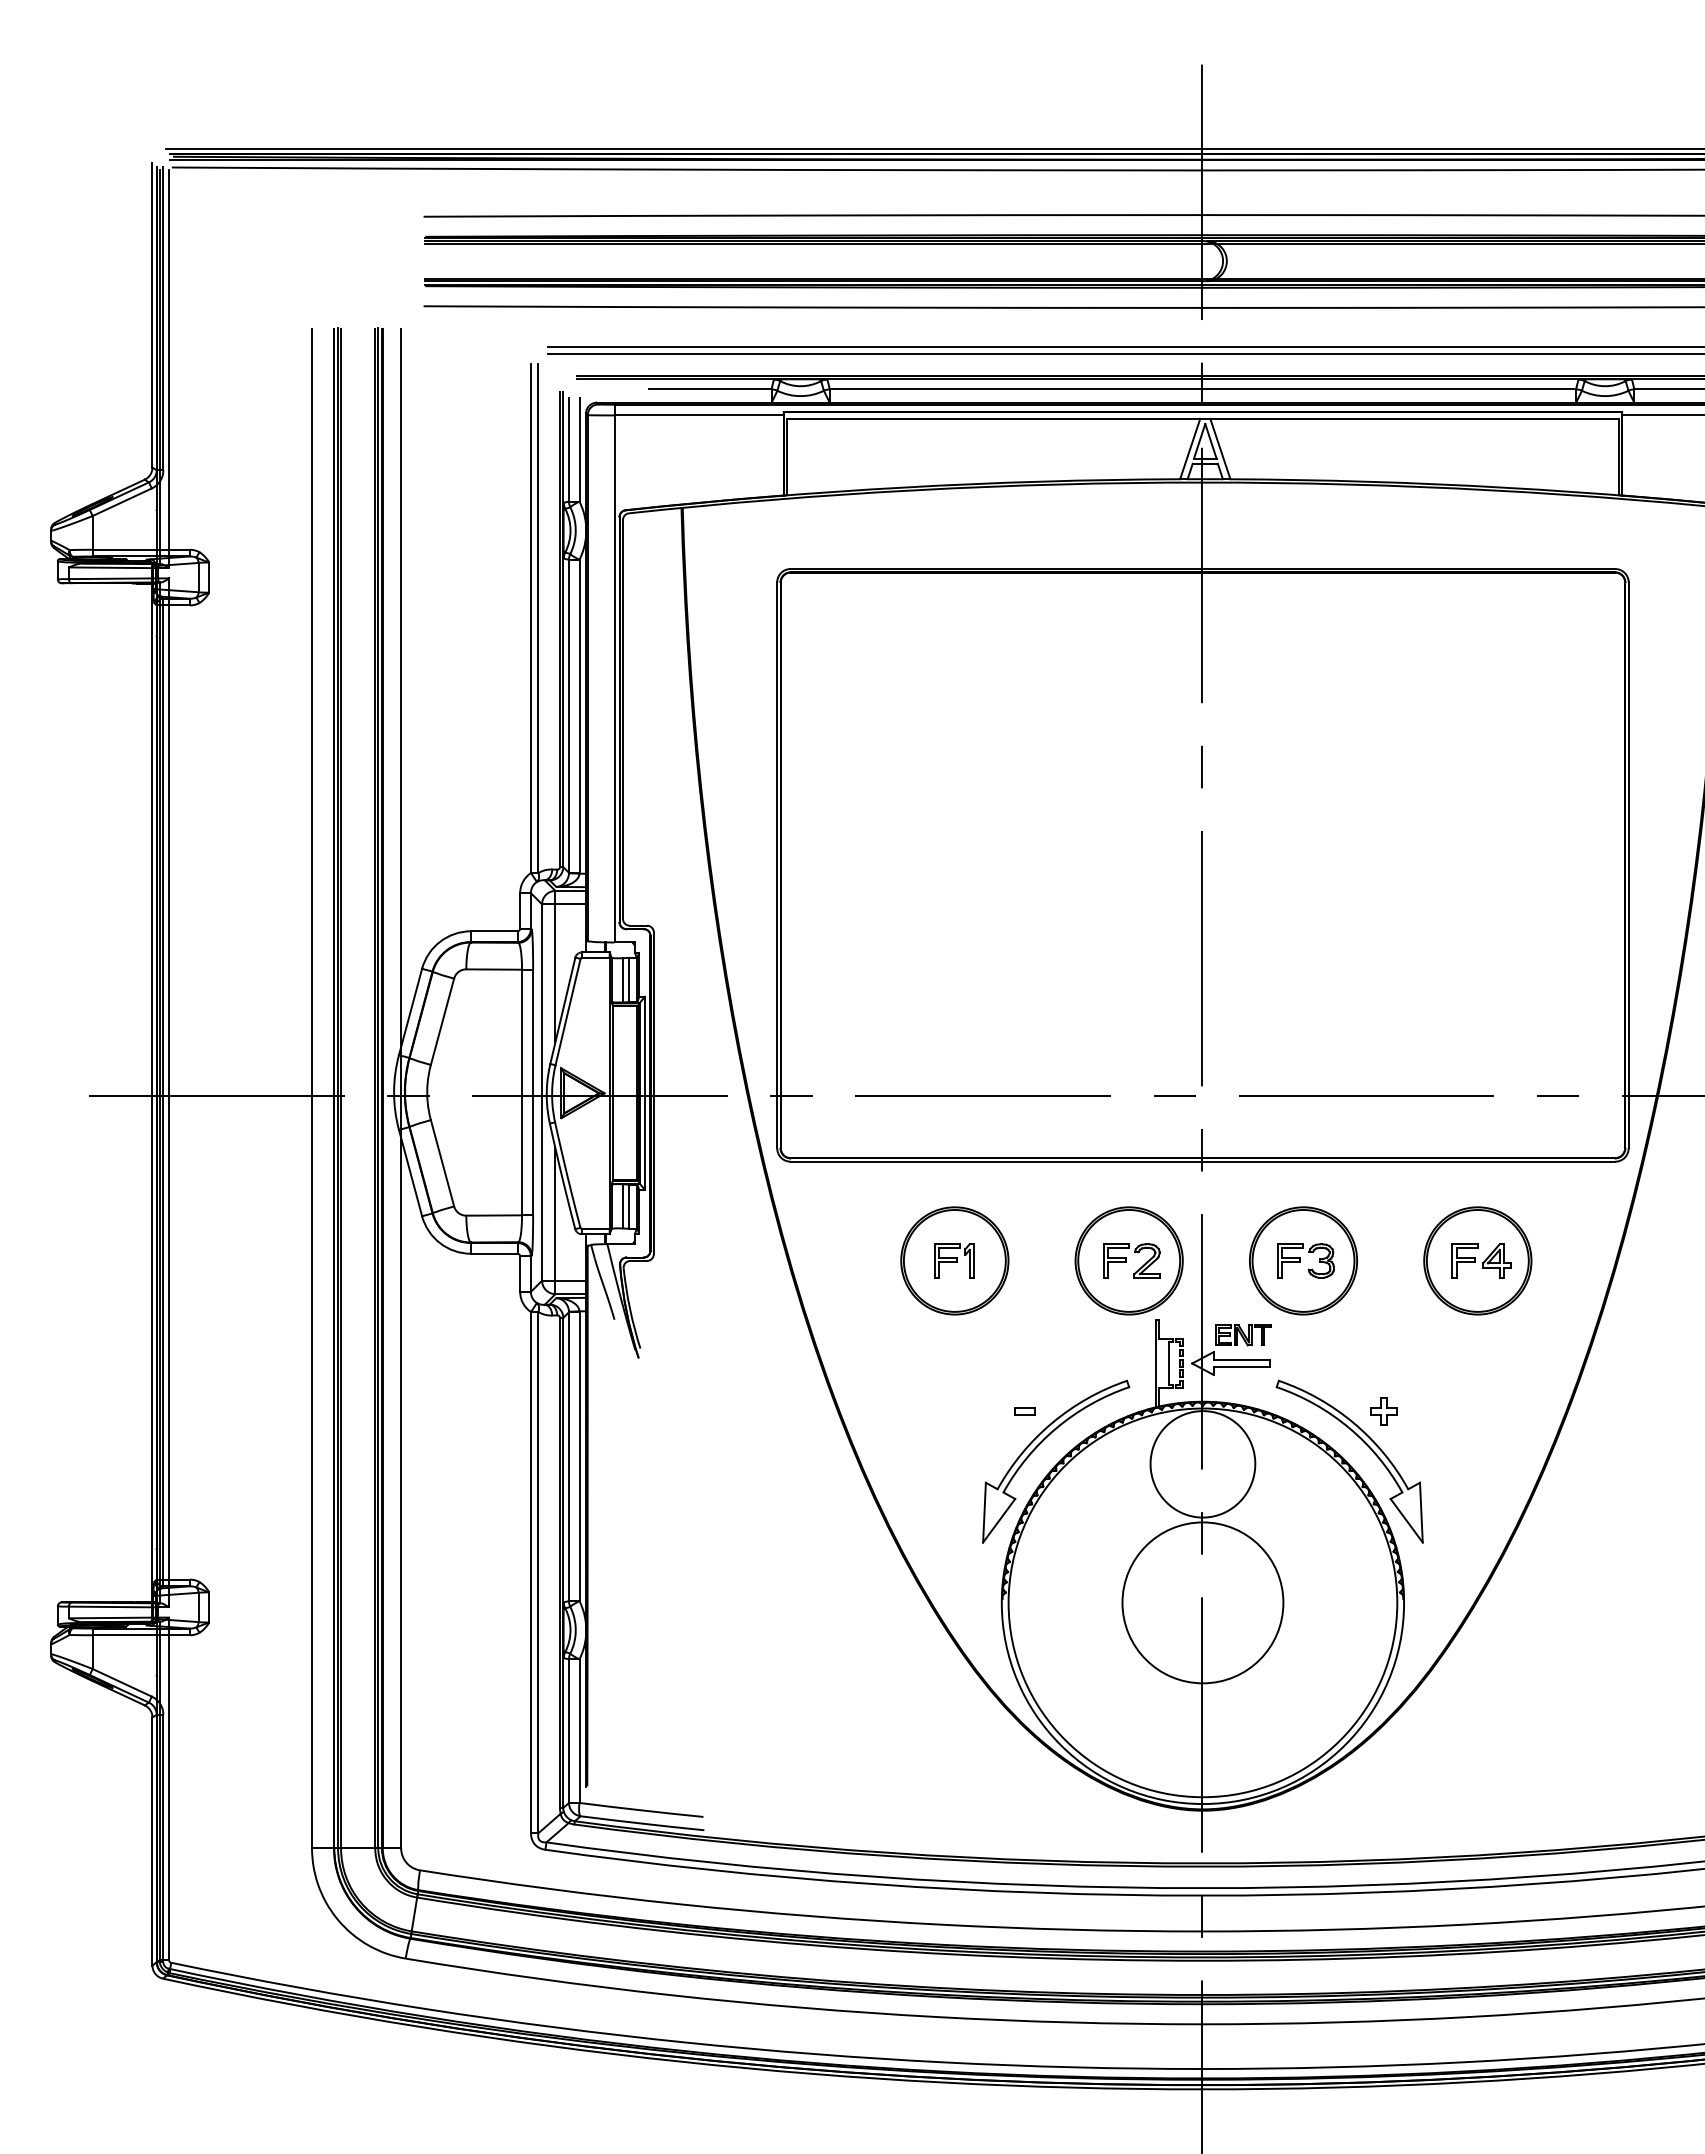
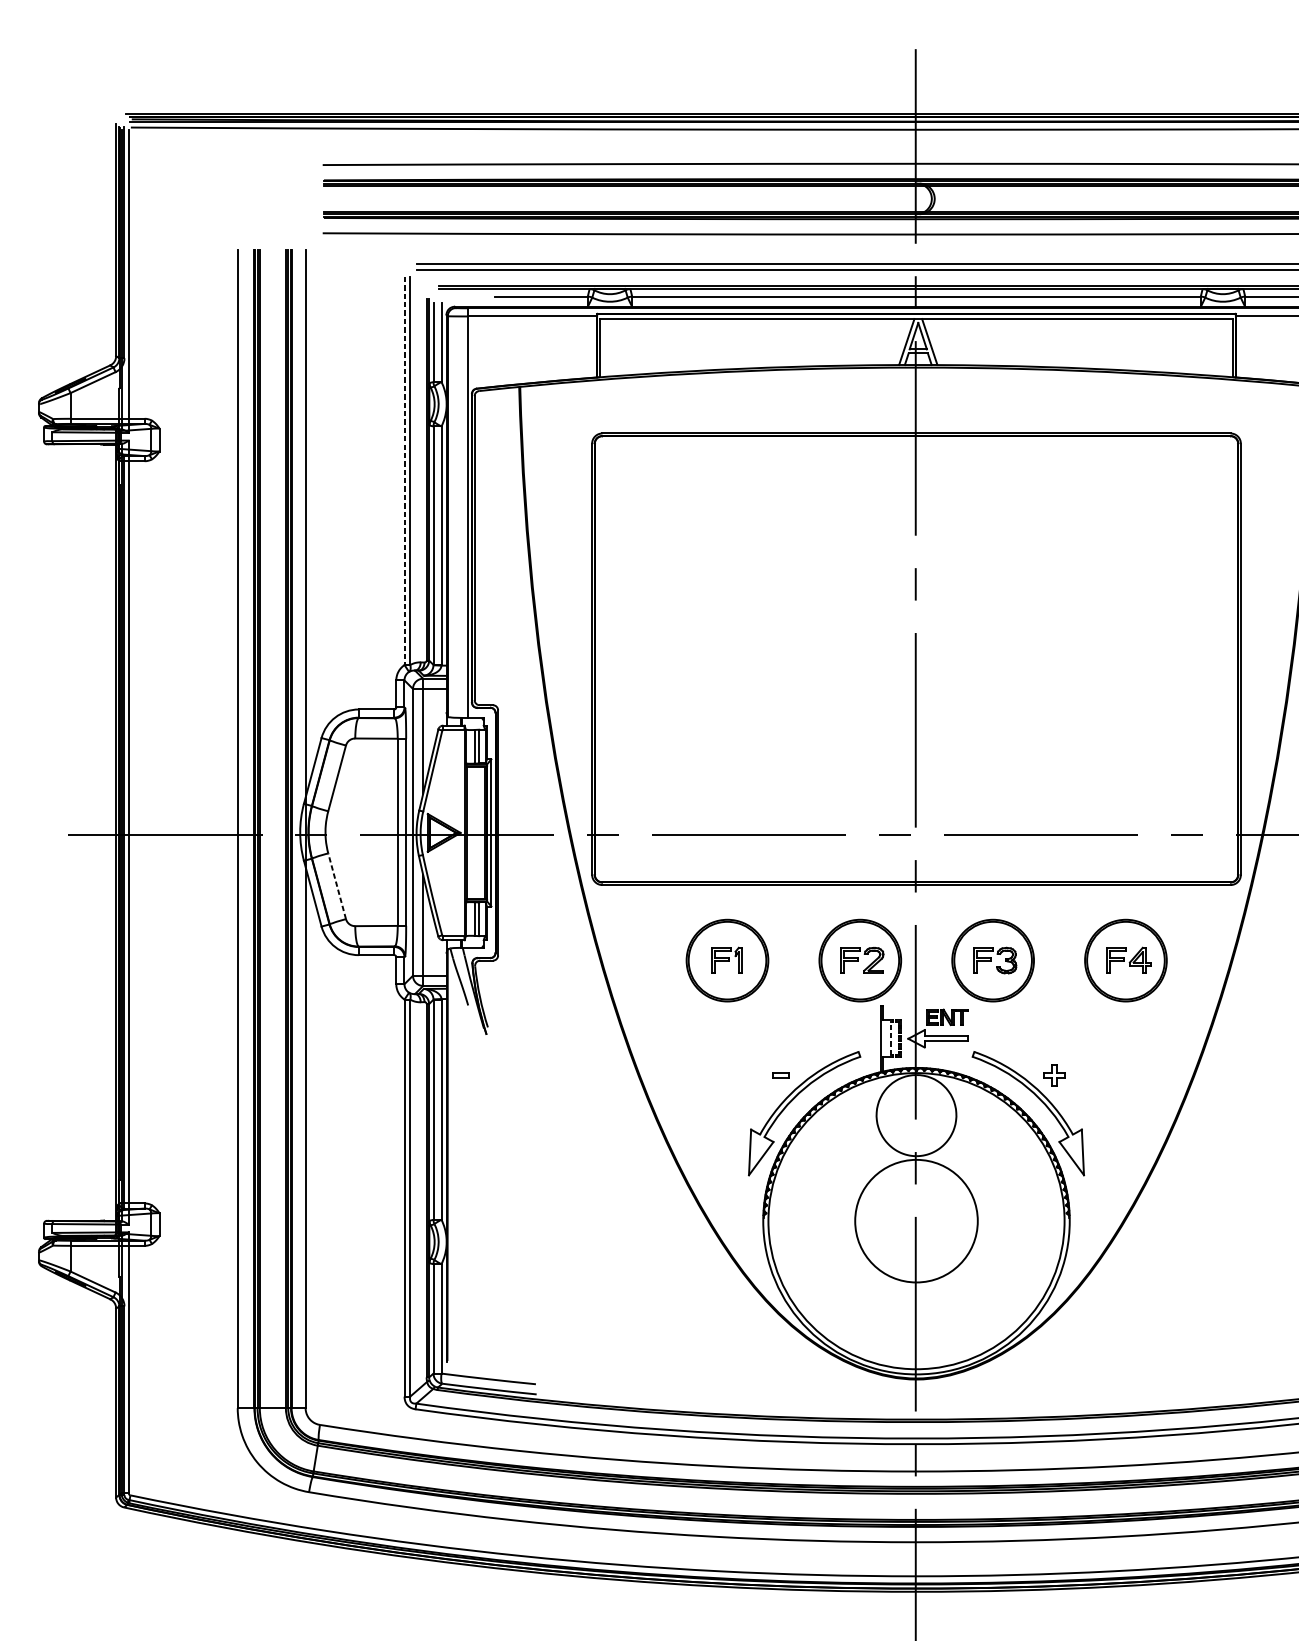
line: (531, 618) -> (404, 471), solid -> dashed
line: (442, 1163) -> (337, 886), solid -> dashed
line: (1169, 1363) -> (891, 1038), solid -> dashed

